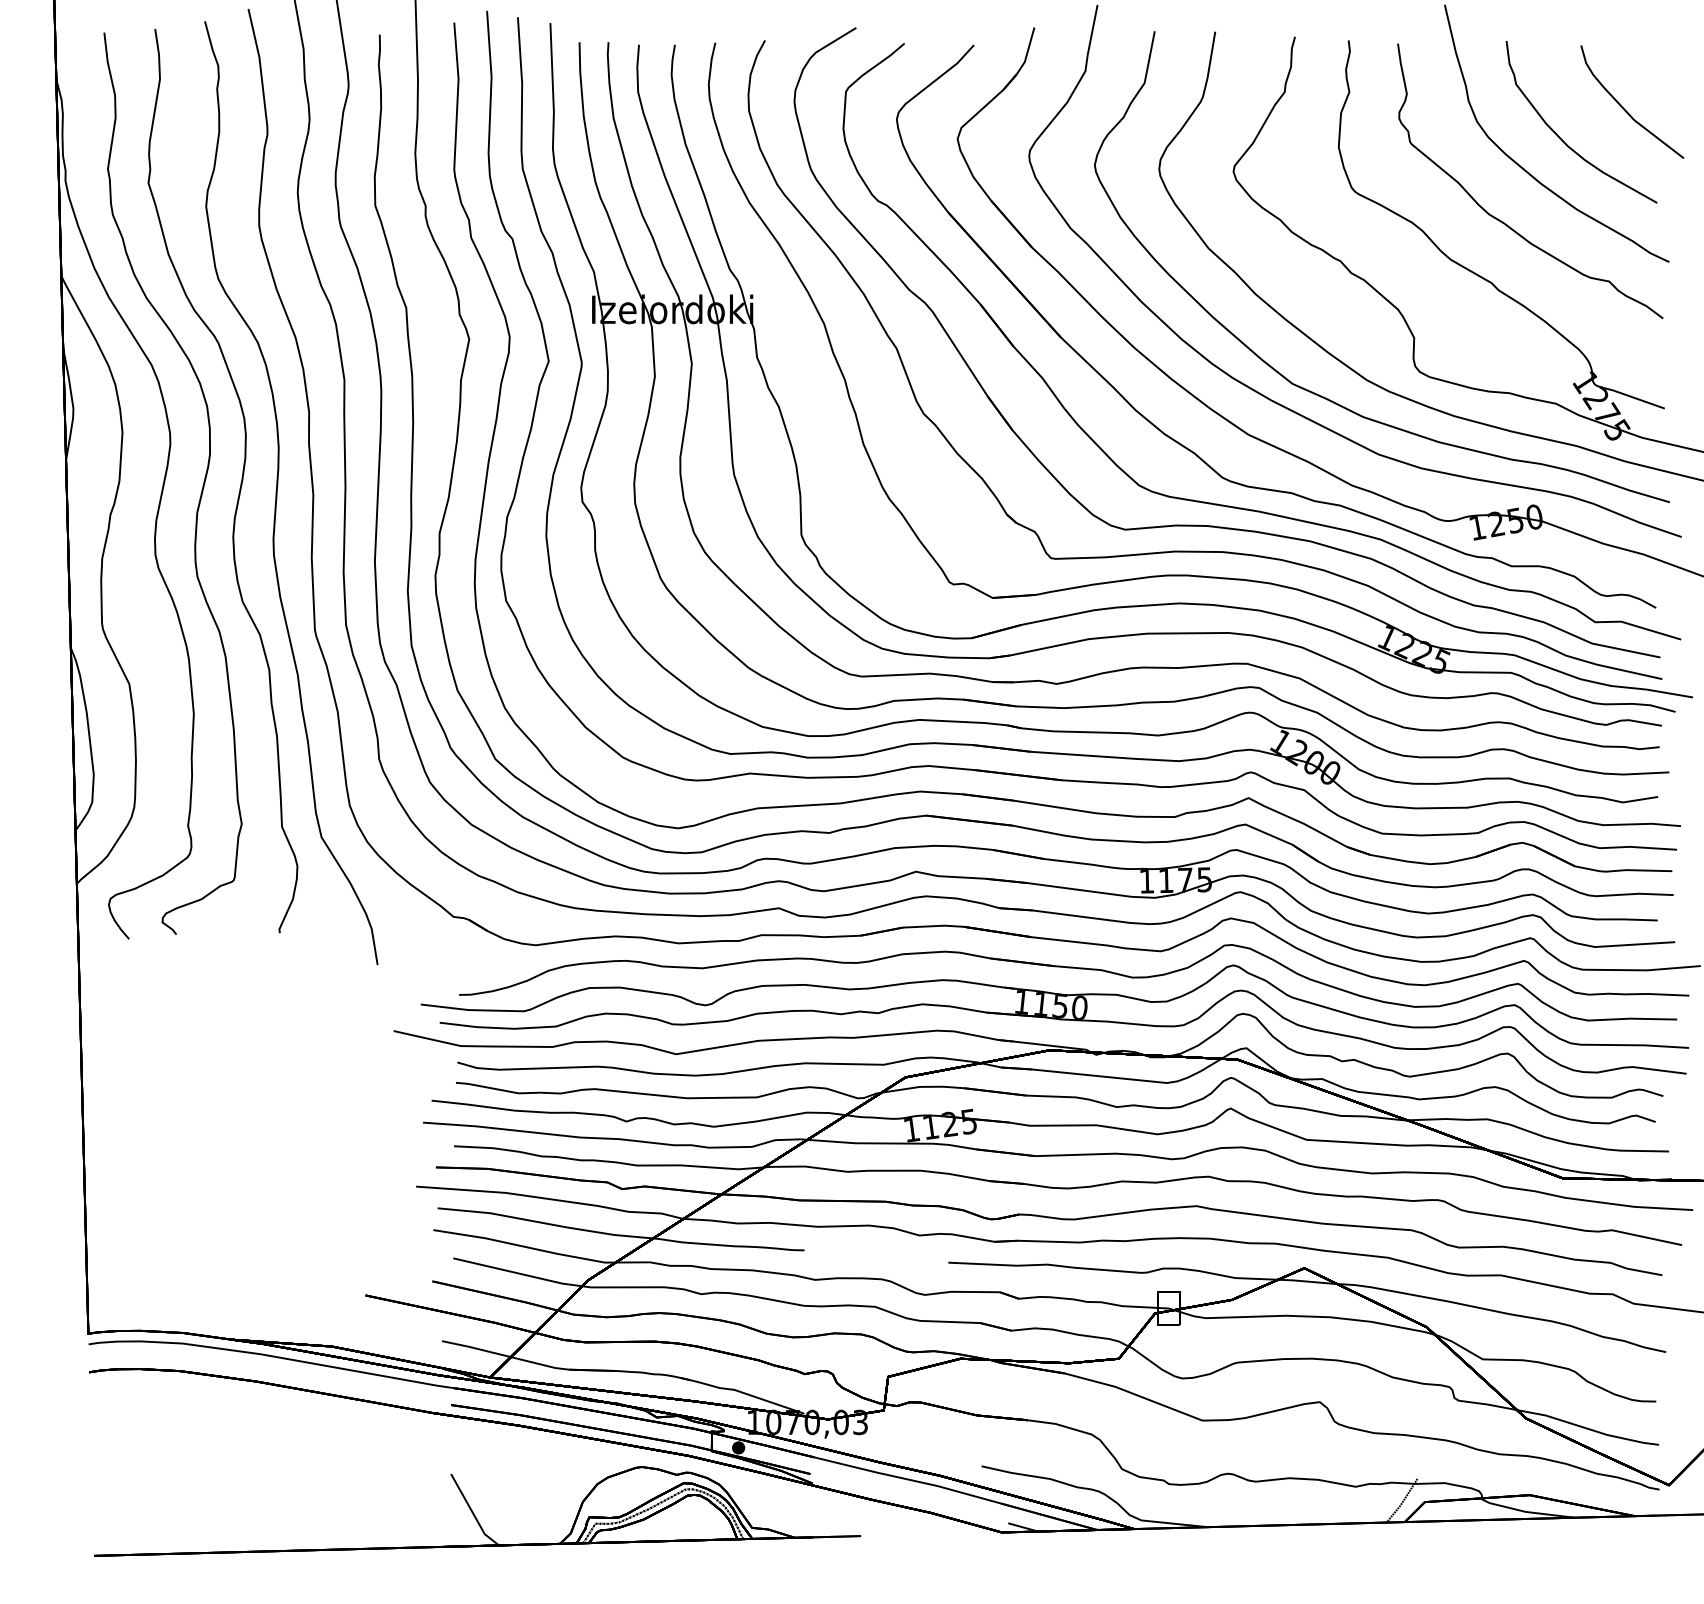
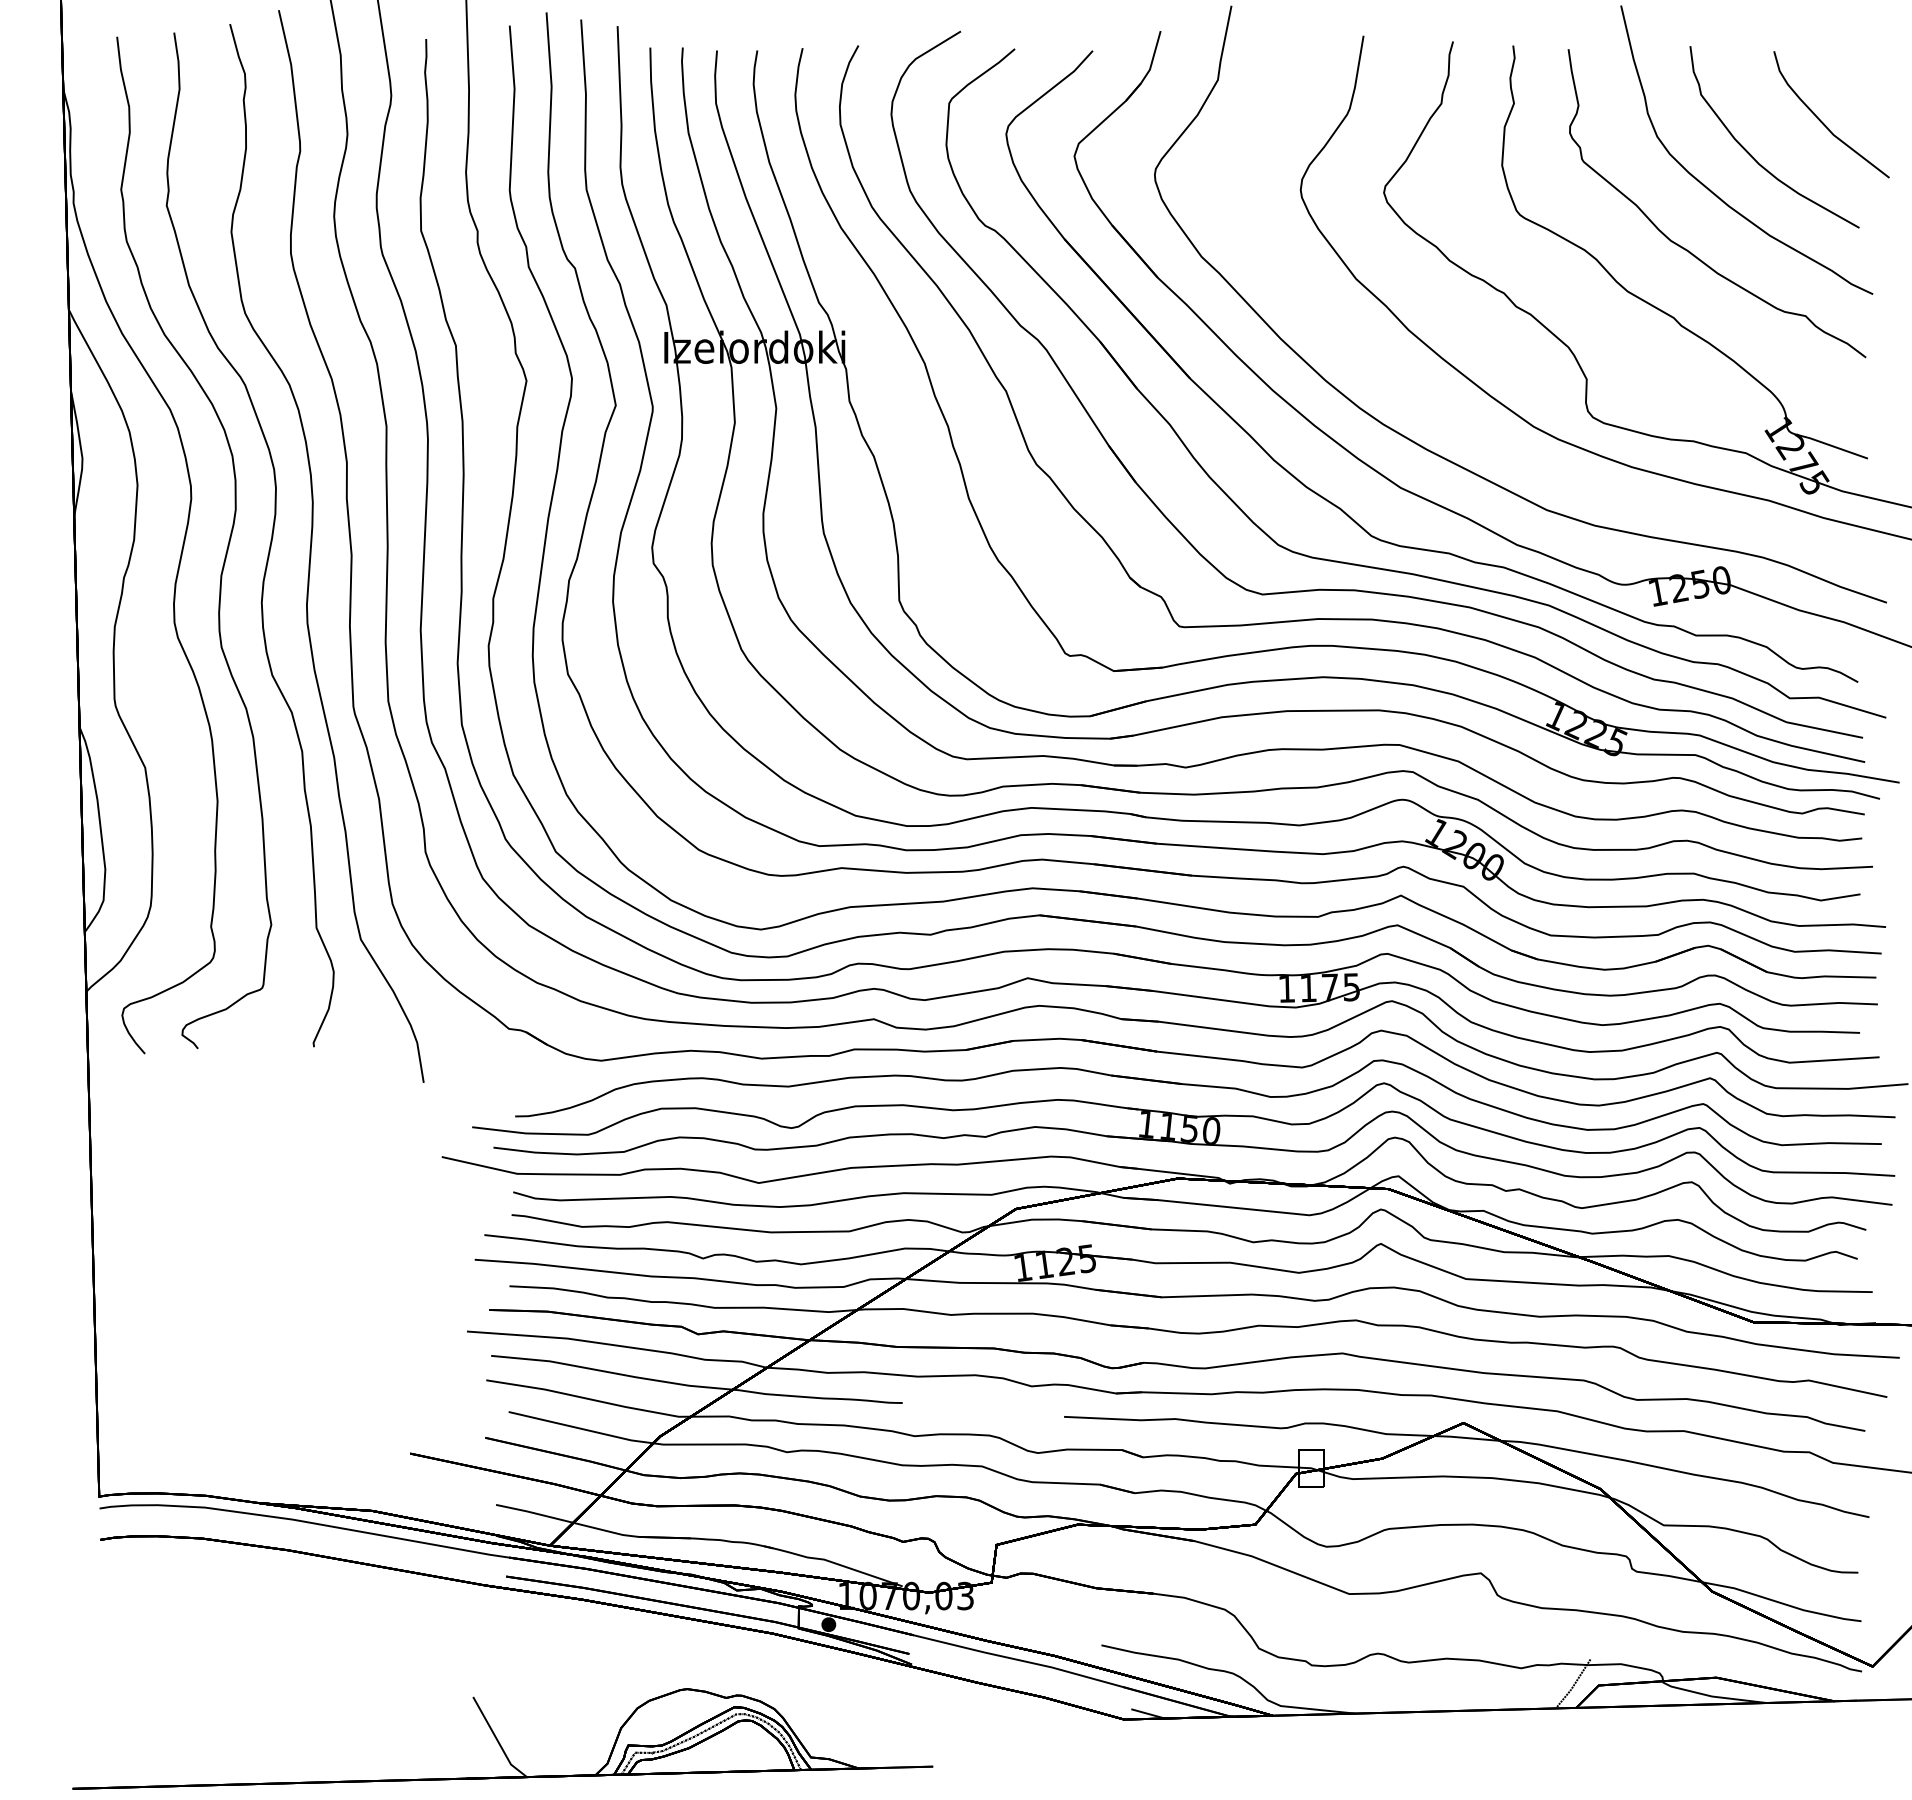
part: (1324, 396) -> (1486, 445), removed
part: (477, 1511) -> (502, 1738), moved

